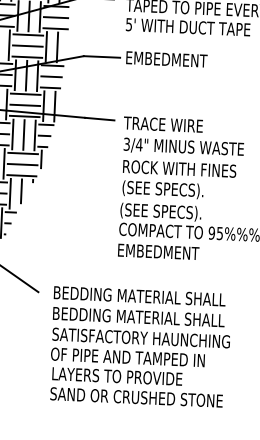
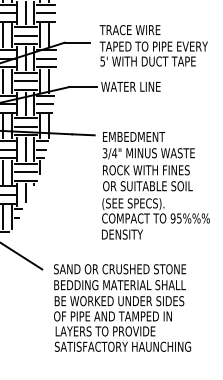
text: (166, 58) -> (132, 86), EMBEDMENT -> WATER LINE
text: (164, 124) -> (133, 136), TRACE WIRE -> EMBEDMENT
text: (180, 190) -> (147, 186), (SEE SPECS). -> OR SUITABLE SOIL
text: (159, 251) -> (133, 234), EMBEDMENT -> DENSITY
text: (140, 296) -> (120, 269), BEDDING MATERIAL SHALL -> SAND OR CRUSHED STONE
text: (141, 338) -> (122, 301), SATISFACTORY HAUNCHING -> BE WORKED UNDER SIDES
text: (147, 397) -> (129, 346), SAND OR CRUSHED STONE -> SATISFACTORY HAUNCHING

